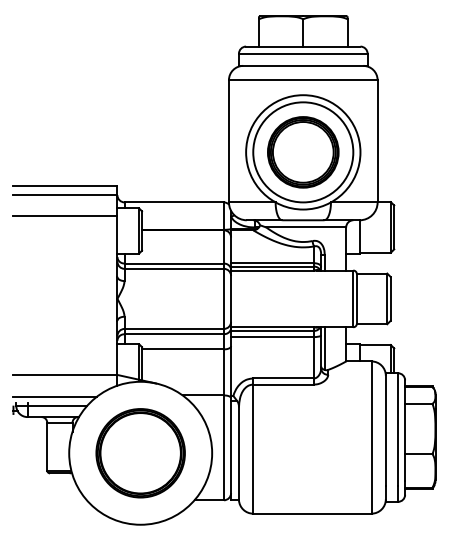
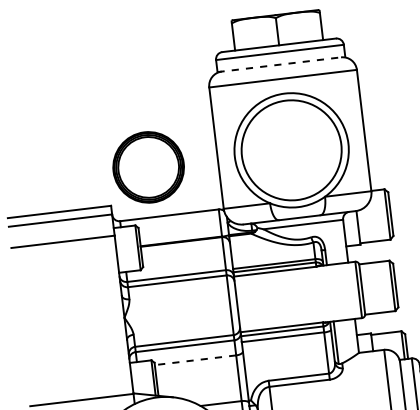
line: (303, 65) -> (281, 64), solid -> dashed
part: (303, 152) -> (148, 167), moved
line: (182, 349) -> (195, 360), solid -> dashed

